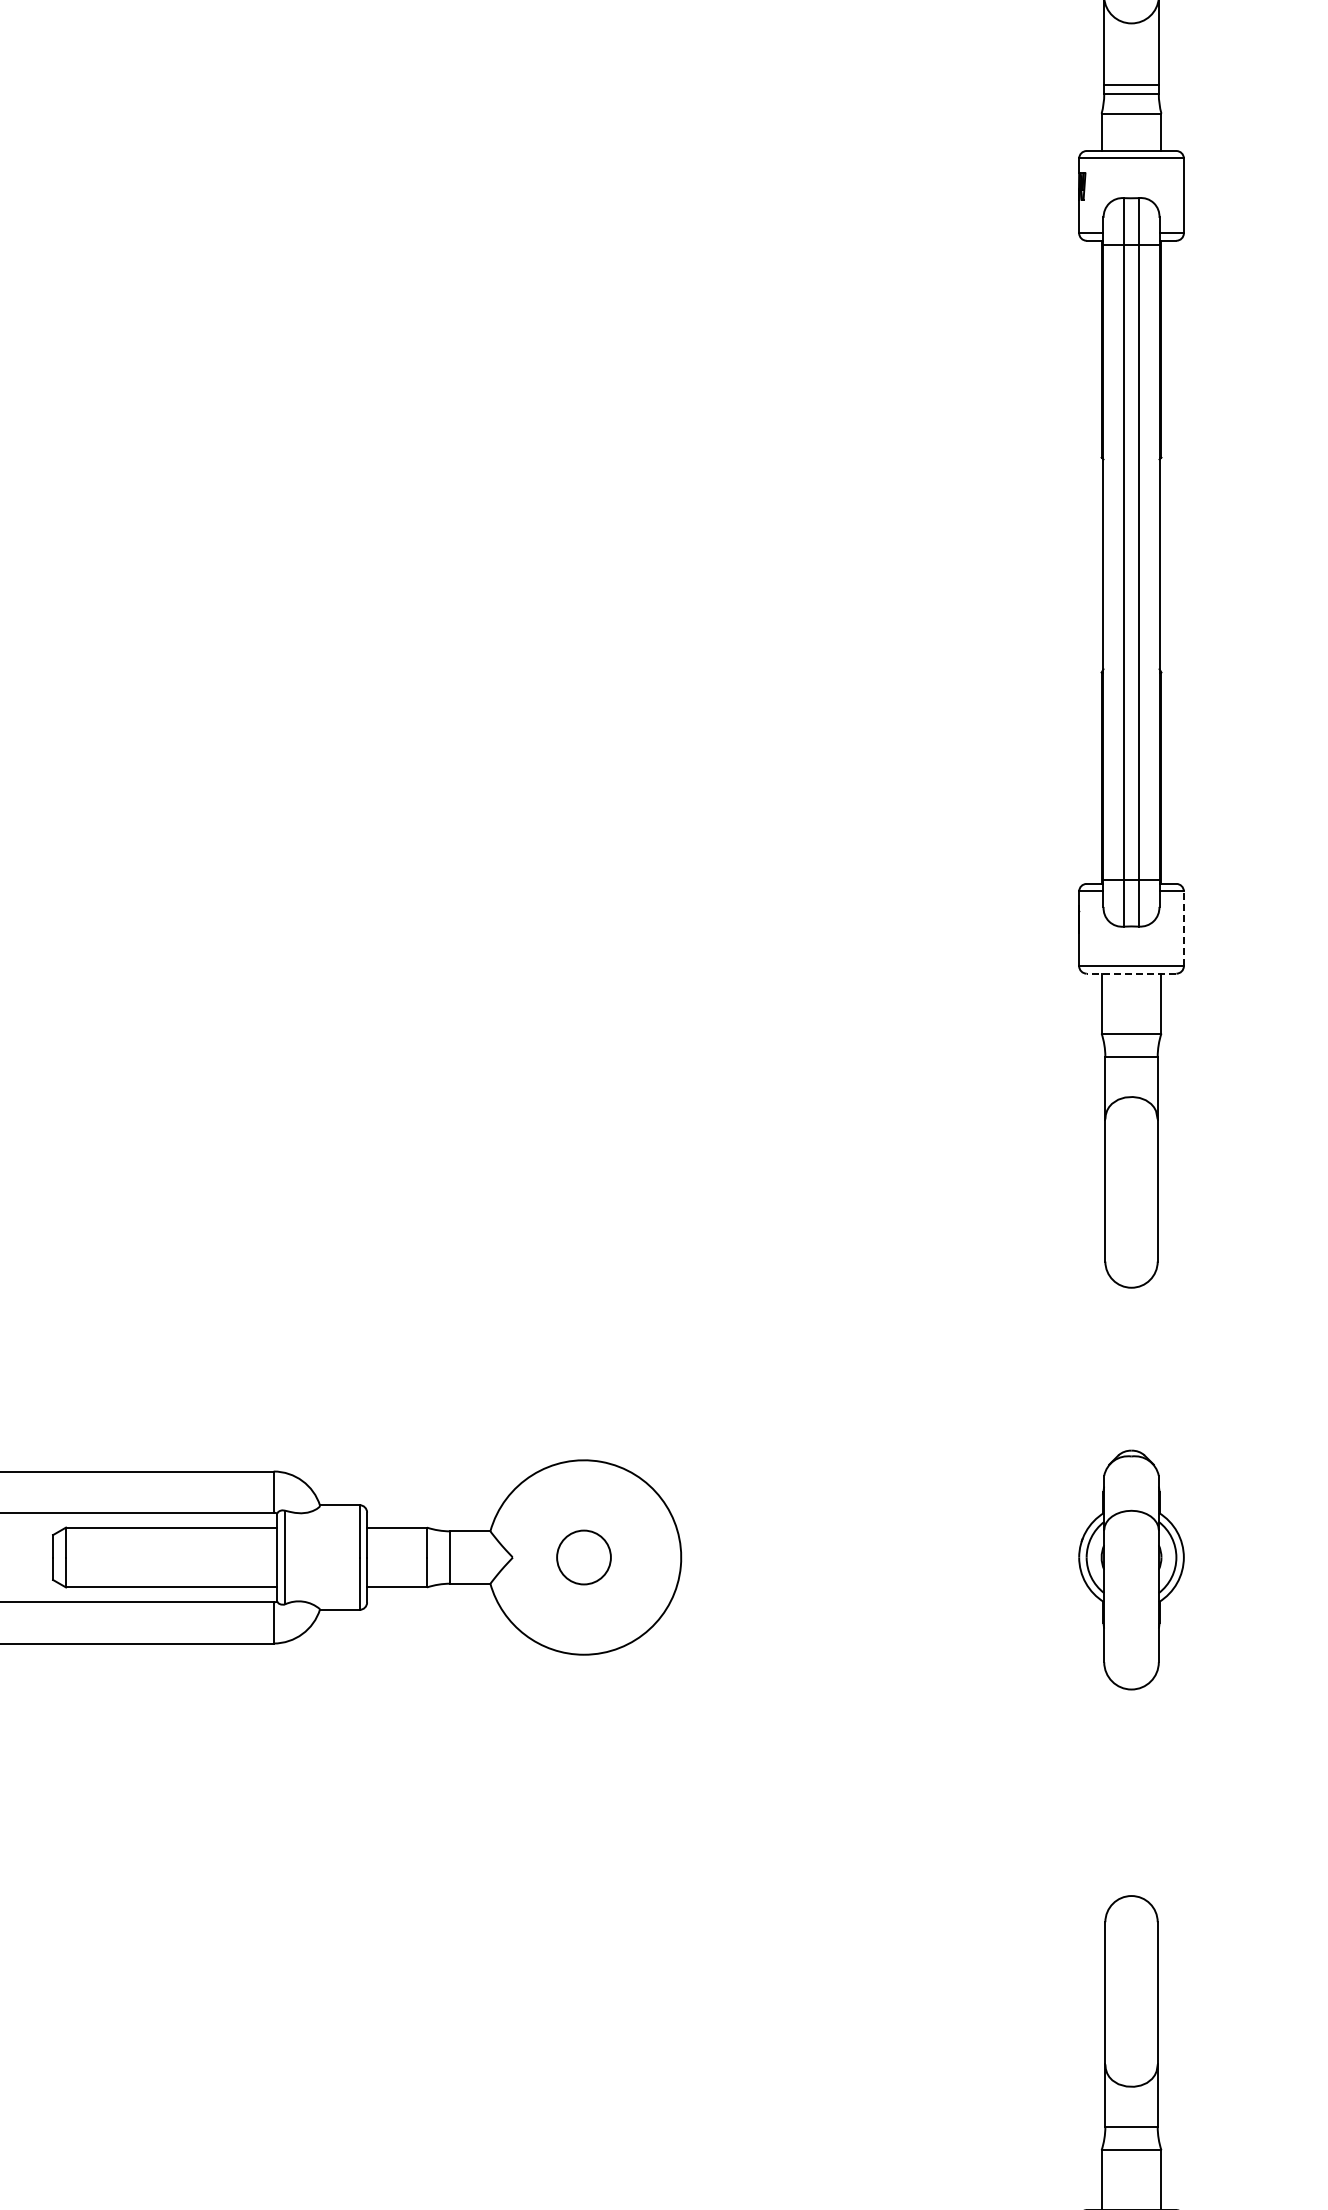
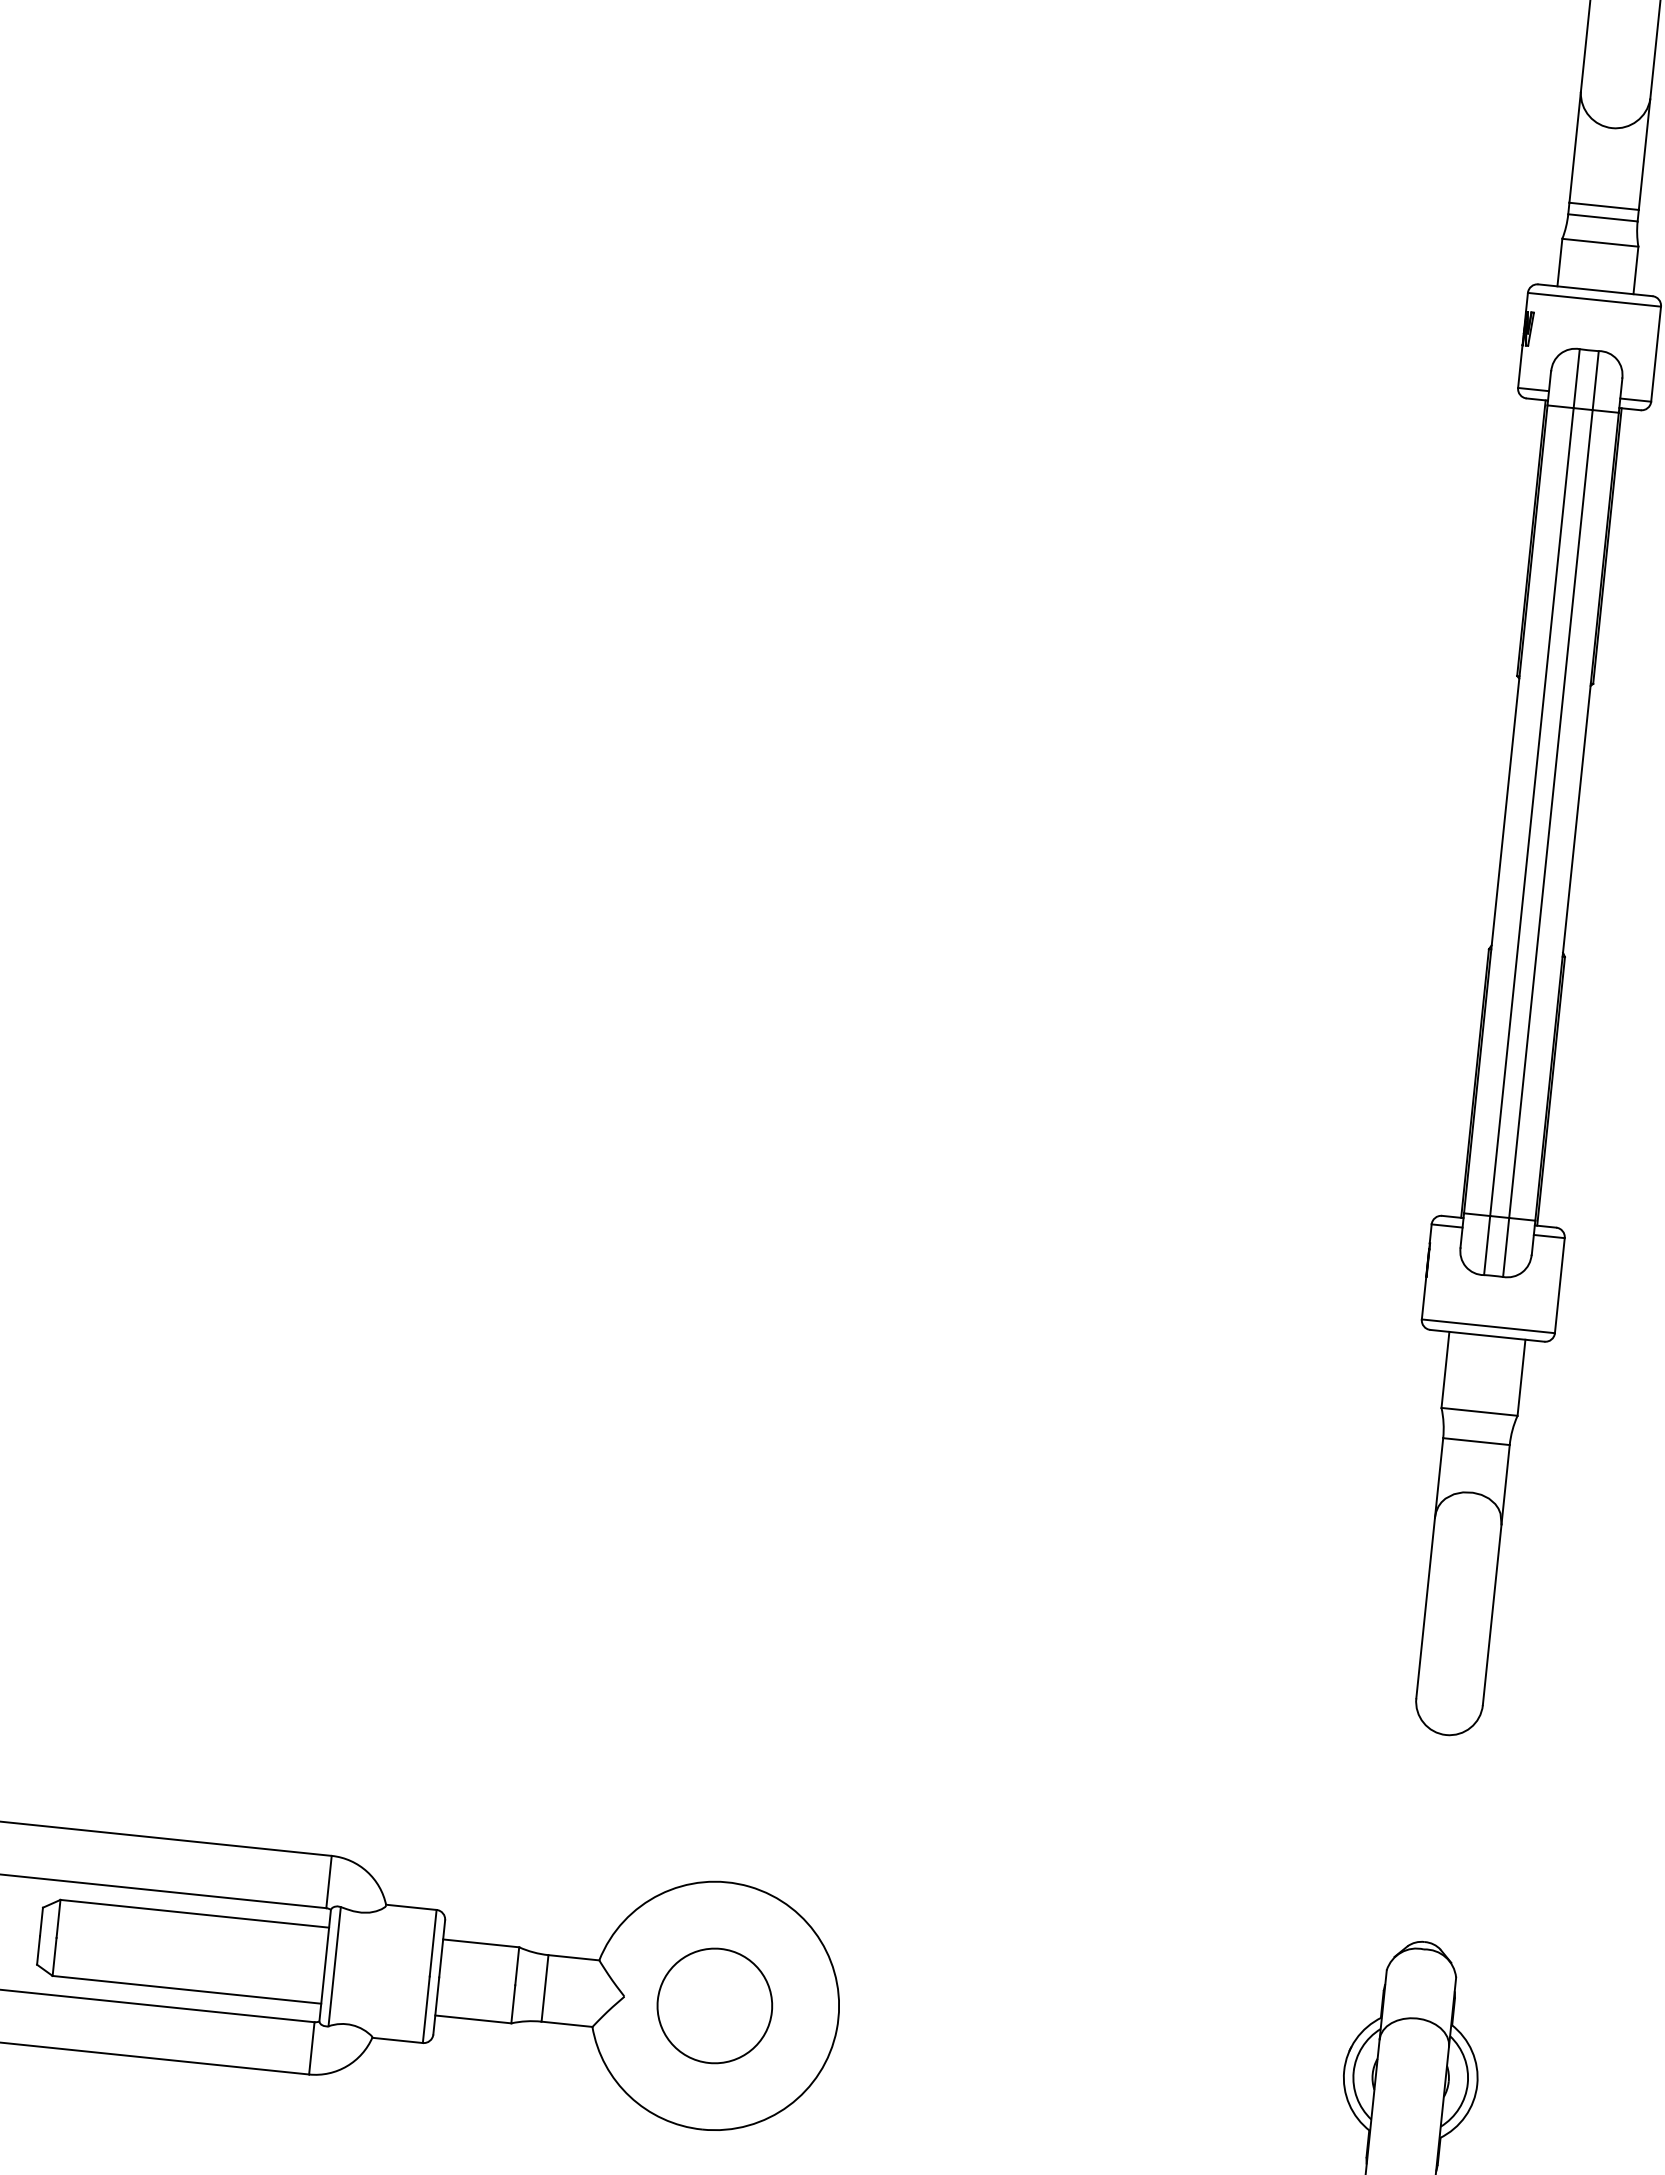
line: (1183, 928) -> (1559, 1285), dashed -> solid
line: (1131, 973) -> (1487, 1335), dashed -> solid
circle: (583, 1557) -> (714, 2005), size x1.67

